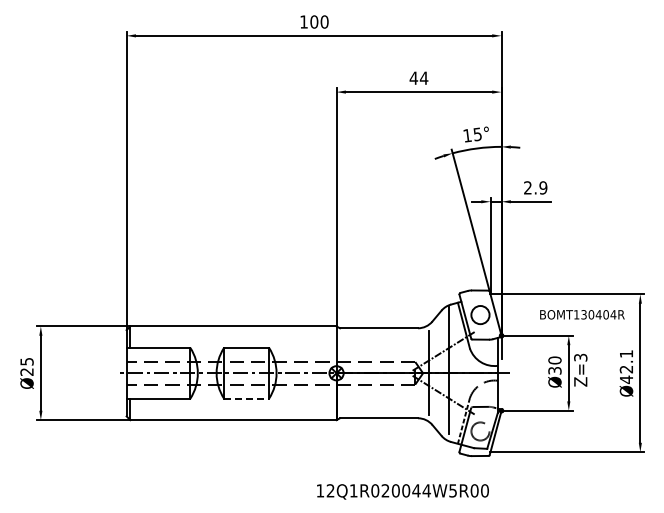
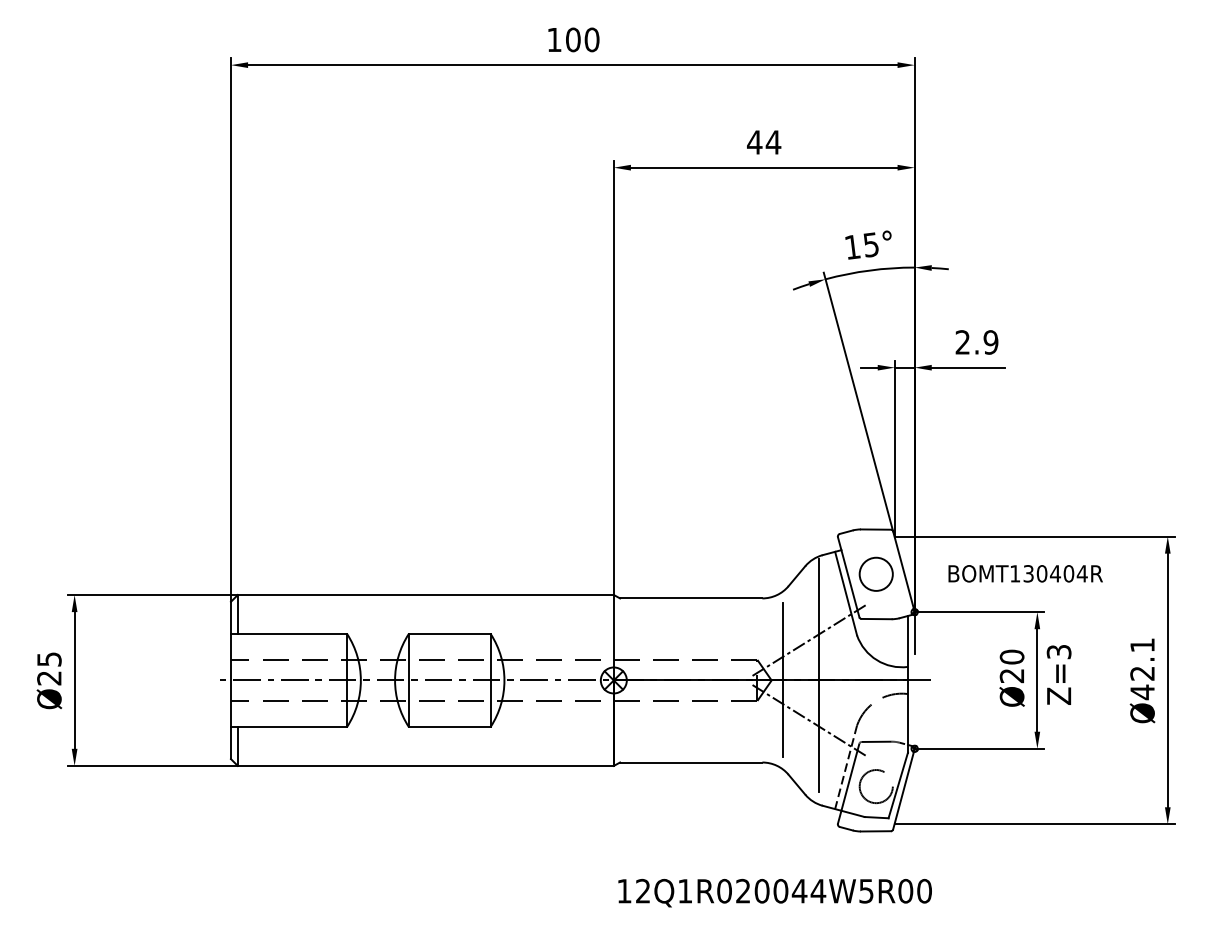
text: (582, 314) -> (1025, 573), moved
text: (555, 370) -> (1013, 675), Ø30 -> Ø20
line: (247, 398) -> (451, 726), dashed -> solid
text: (402, 491) -> (774, 892), moved

